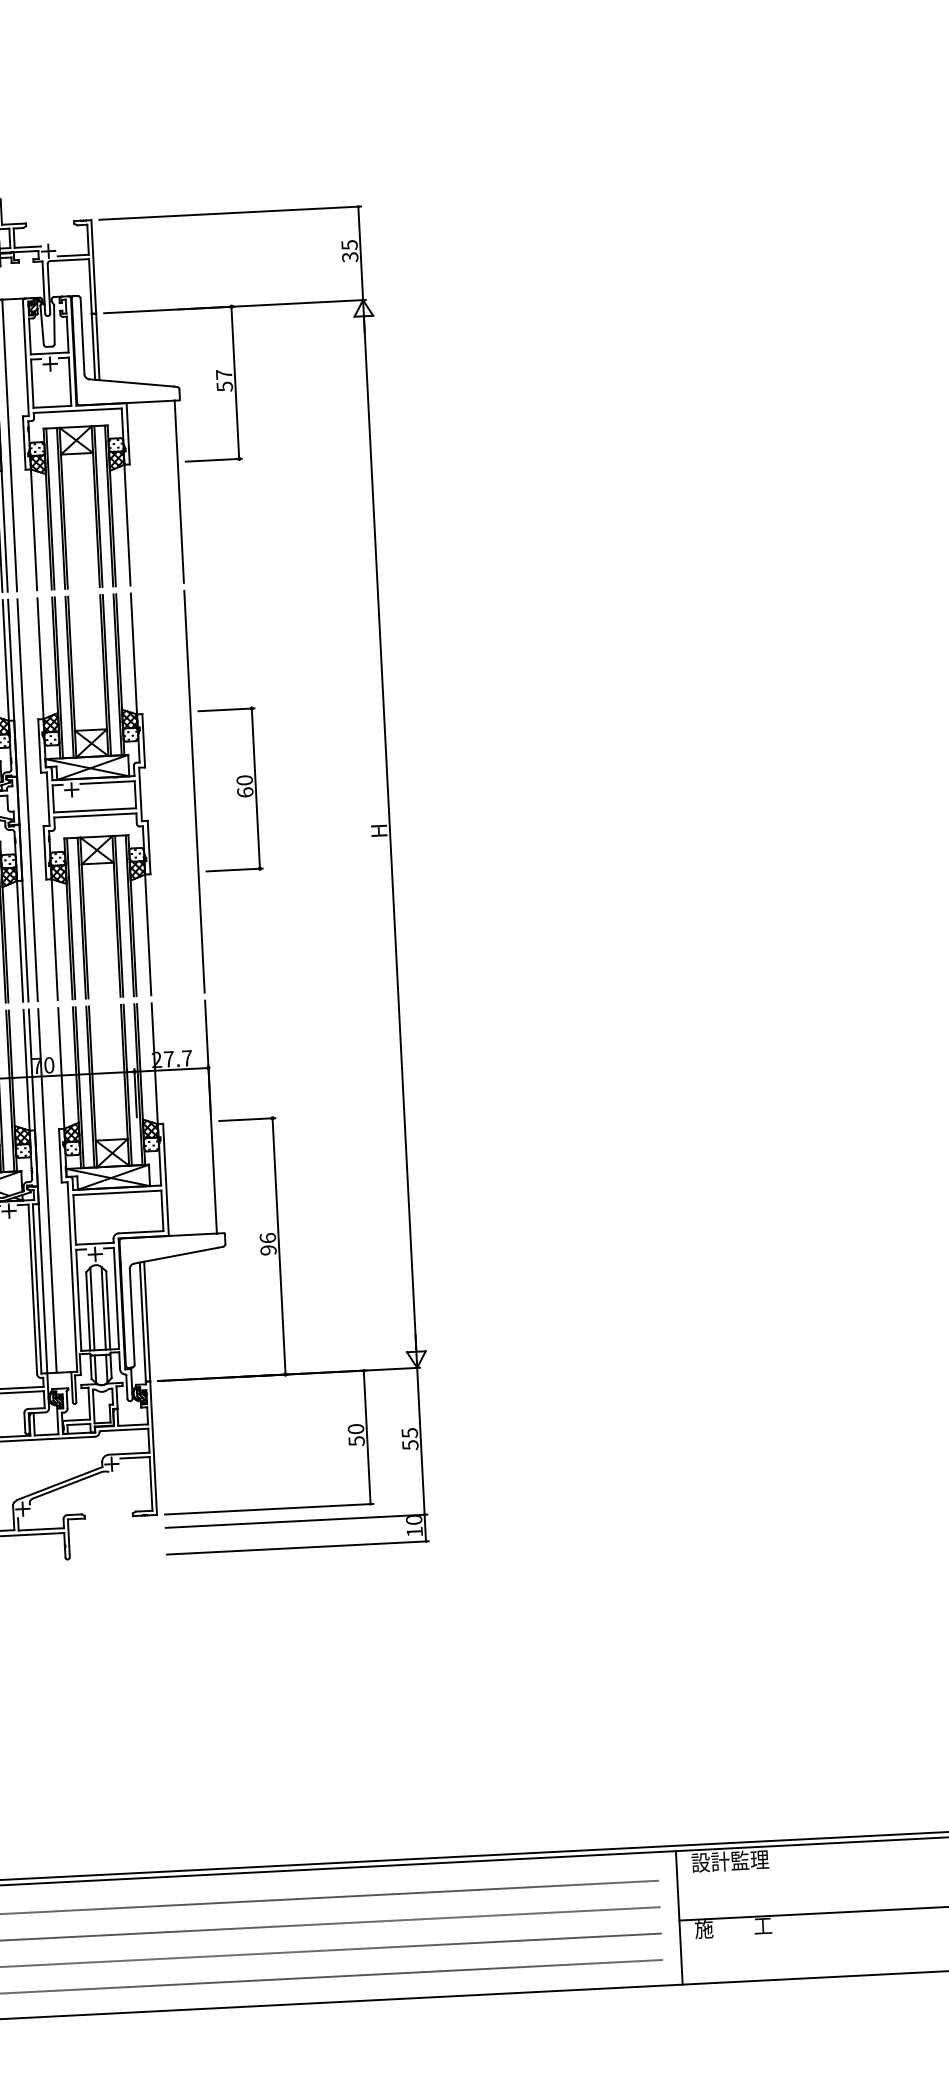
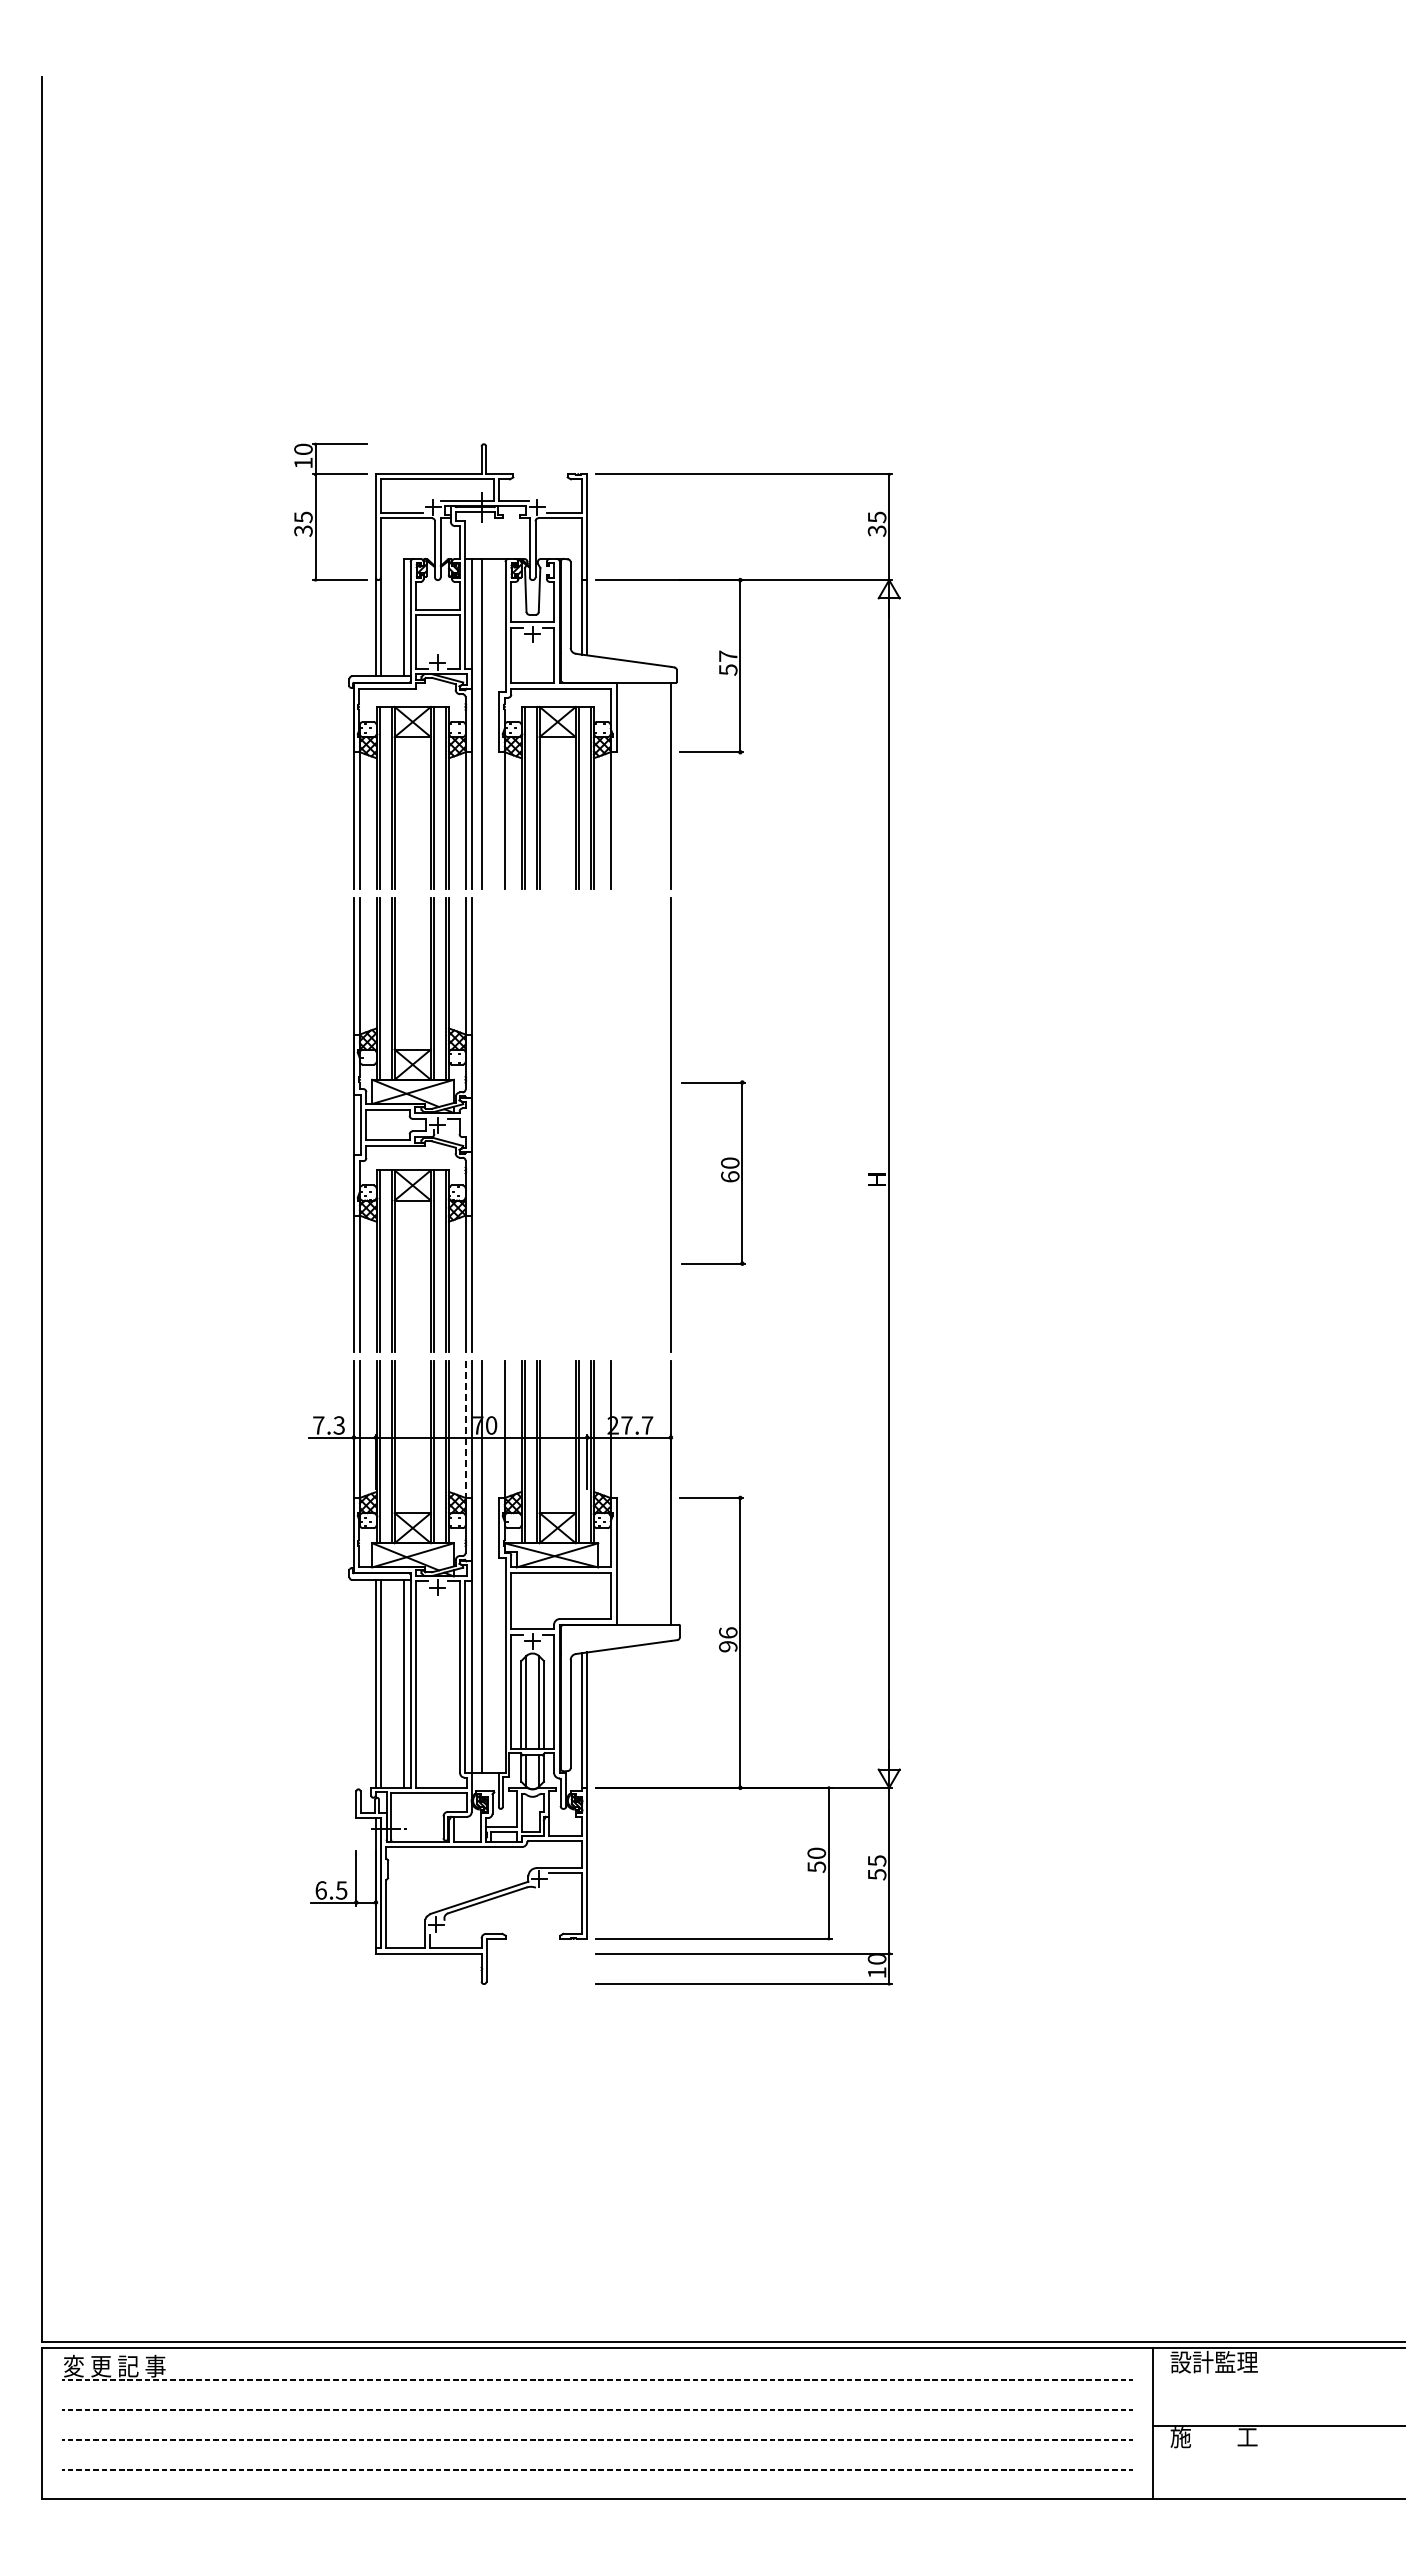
part: (237, 789) -> (721, 1172), moved
part: (94, 796) -> (557, 1124), removed
line: (27, 799) -> (482, 1124), removed
line: (26, 1070) -> (465, 1430), solid -> dashed

